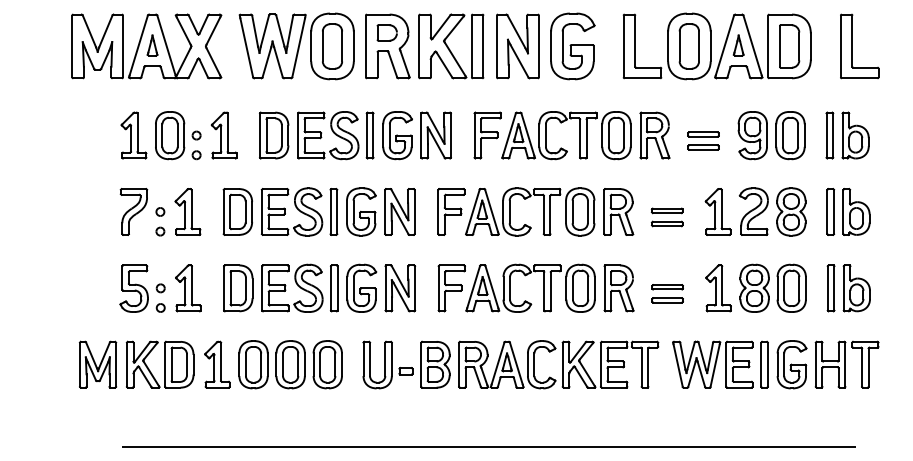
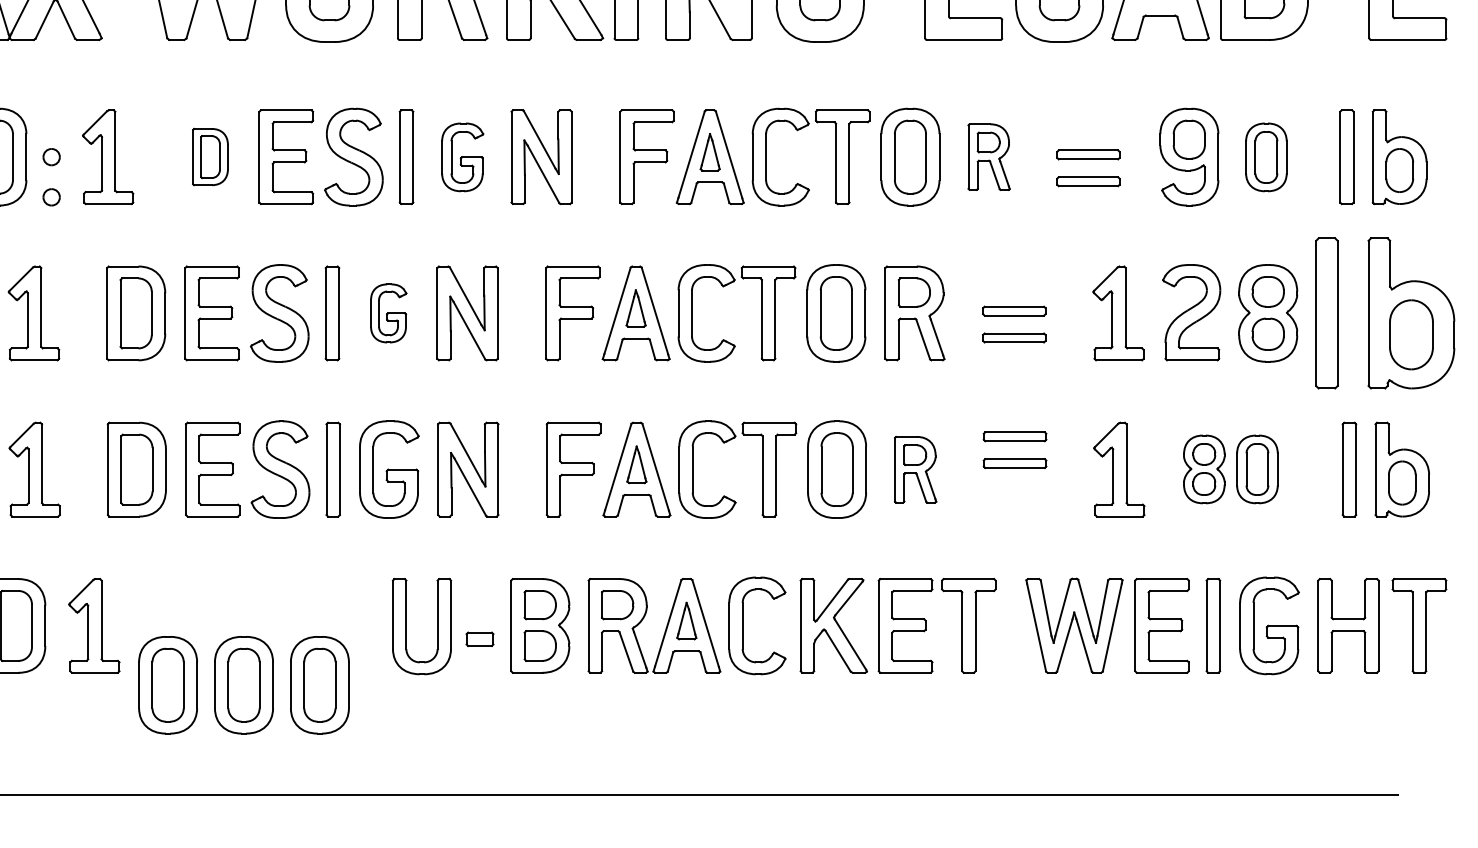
part: (274, 135) -> (210, 156), size x0.6
part: (397, 135) -> (462, 156), size x0.7
part: (654, 135) -> (988, 156), size x0.7
part: (790, 135) -> (1266, 156), size x0.7
part: (361, 211) -> (388, 312), size x0.6
part: (848, 211) -> (1385, 312), size x1.6
part: (772, 287) -> (1229, 467), size x0.7
part: (618, 288) -> (914, 469), size x0.7
part: (667, 293) -> (1014, 449), moved
part: (290, 364) -> (243, 684), moved

